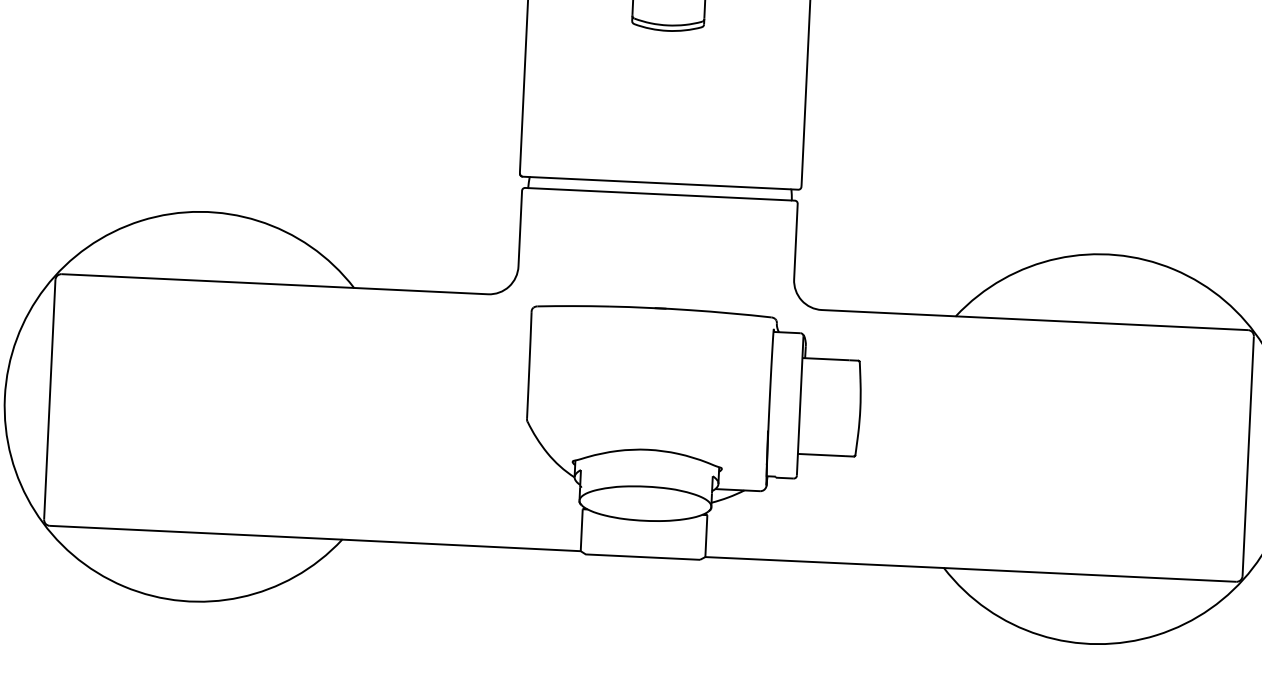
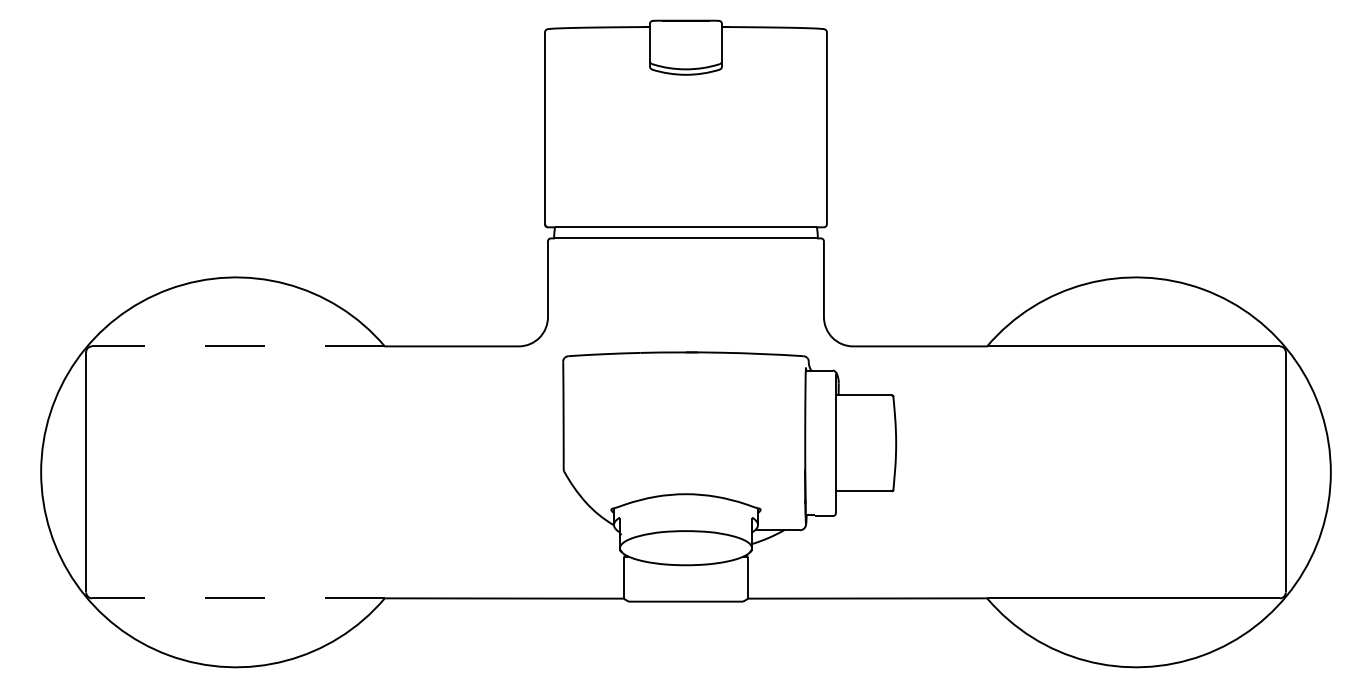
line: (206, 281) -> (237, 346), solid -> dashed
line: (195, 532) -> (237, 598), solid -> dashed

